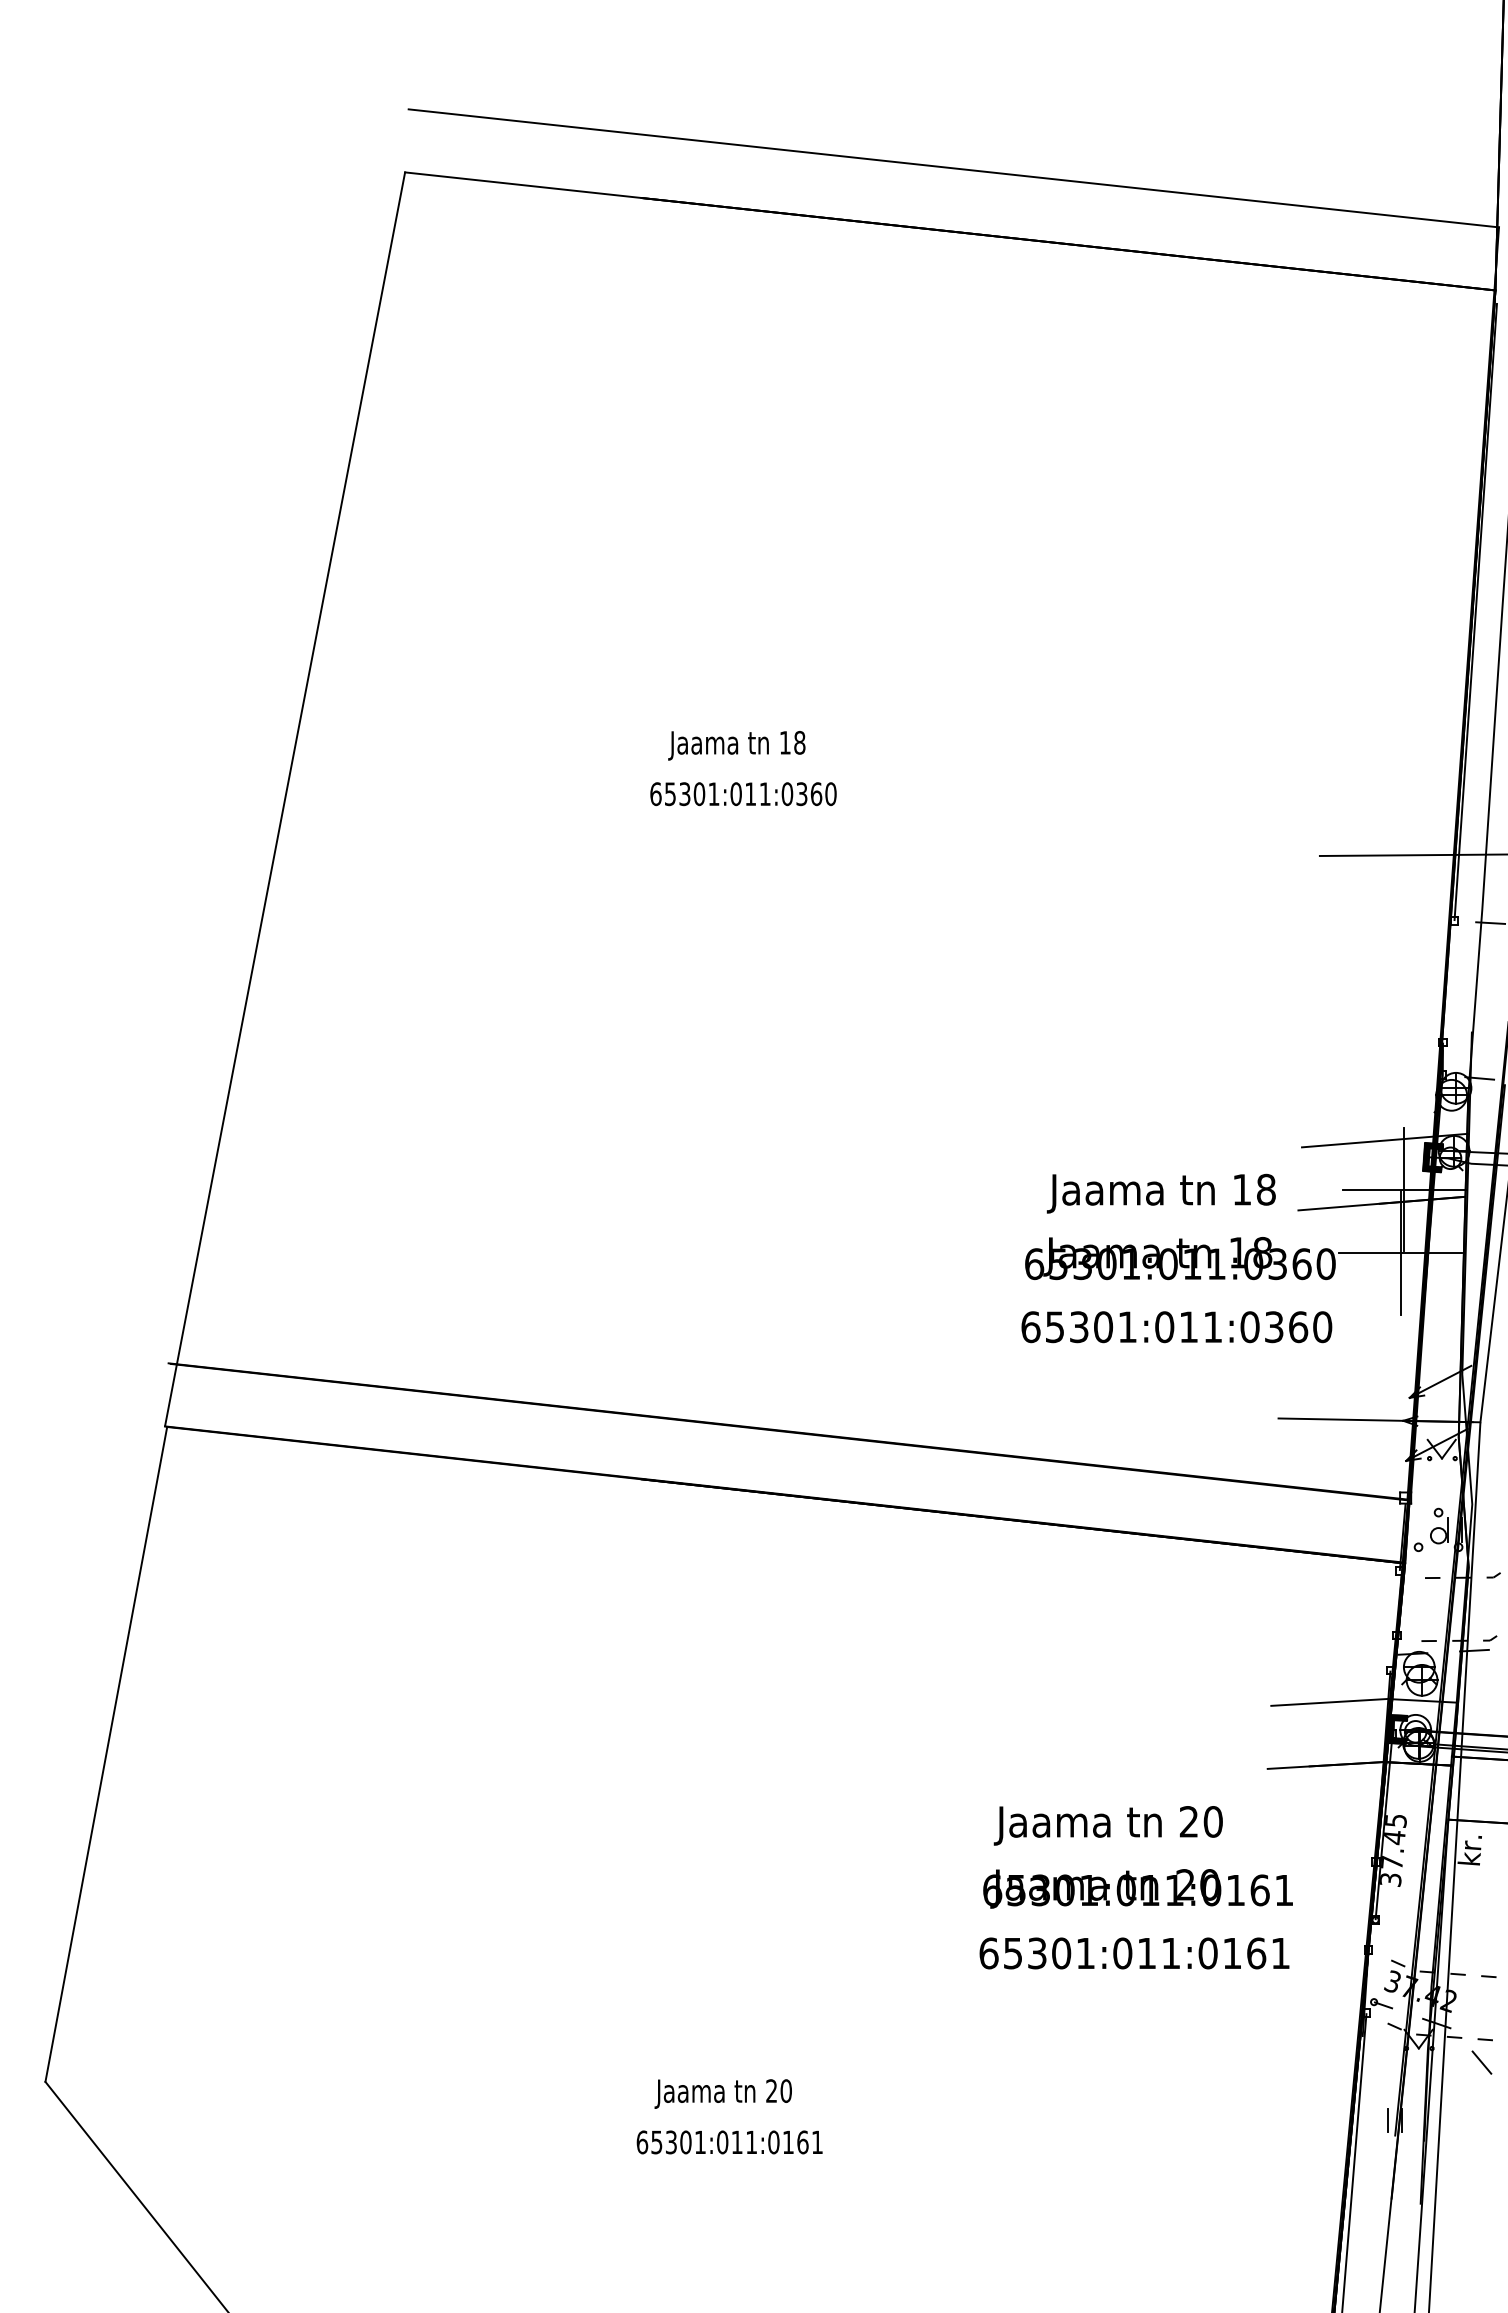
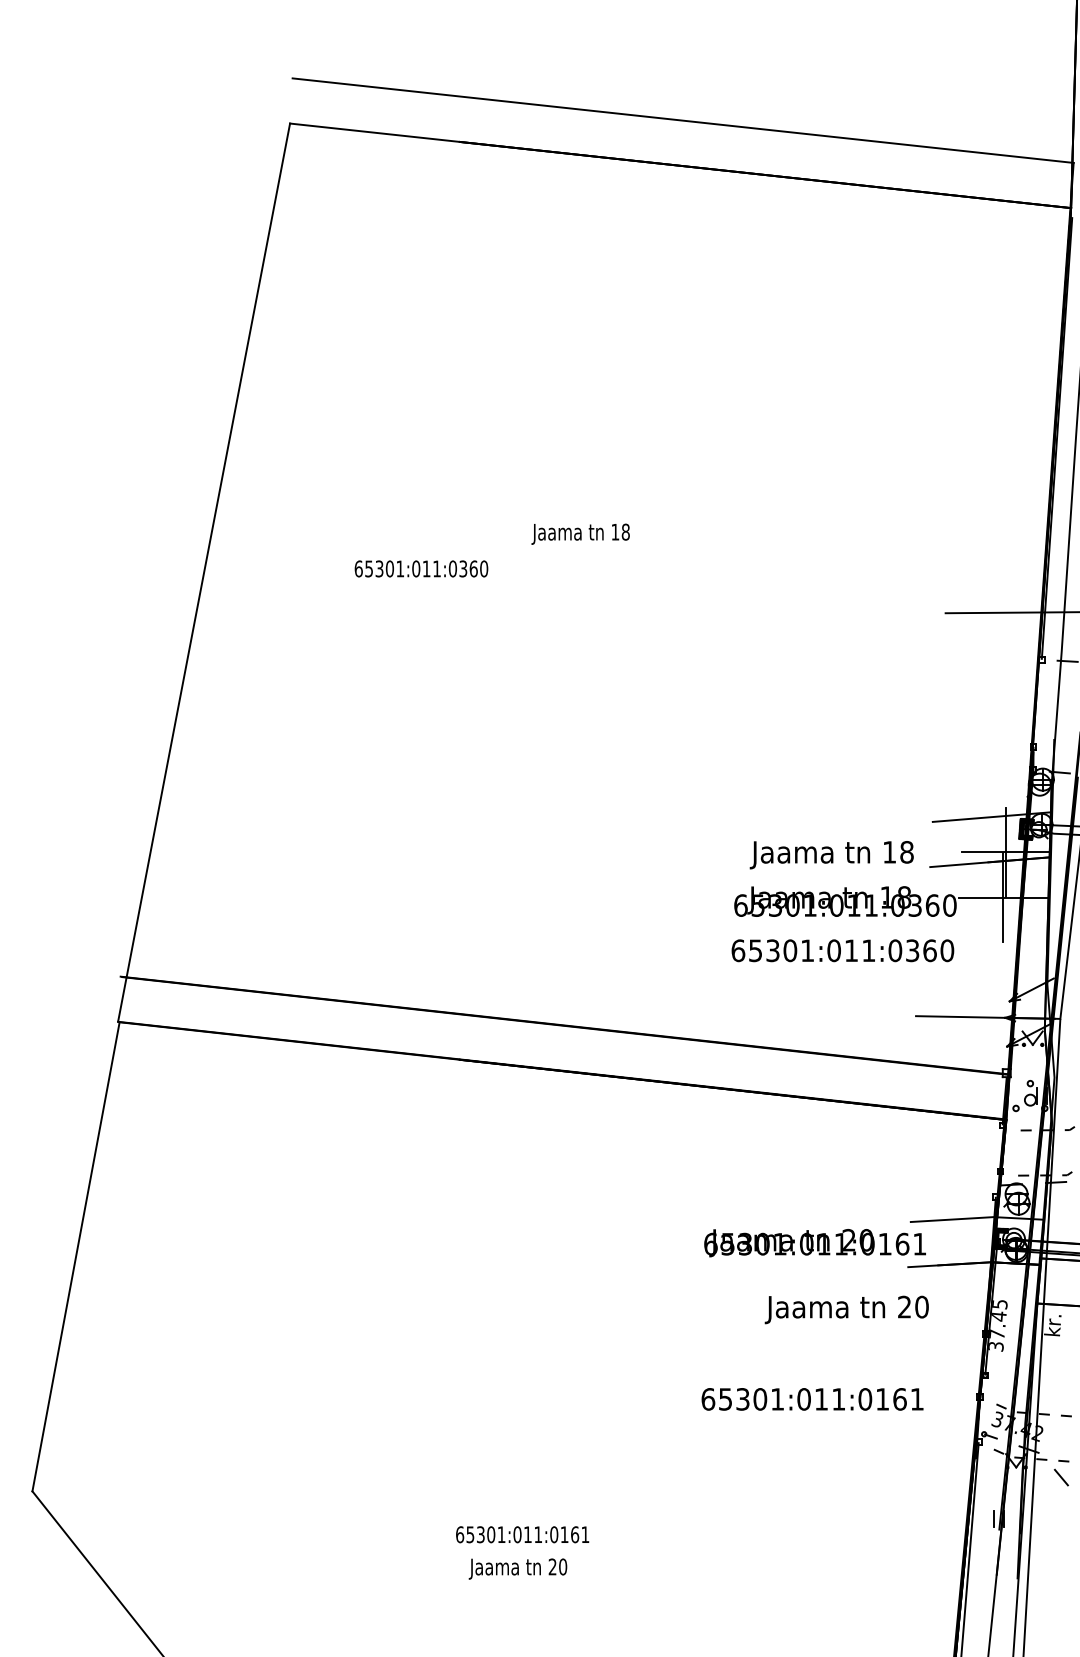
text: (736, 744) -> (580, 533), moved
text: (743, 793) -> (421, 568), moved
text: (1107, 1825) -> (846, 1309), moved
text: (1137, 1889) -> (814, 1243), moved
text: (722, 2093) -> (517, 1568), moved

